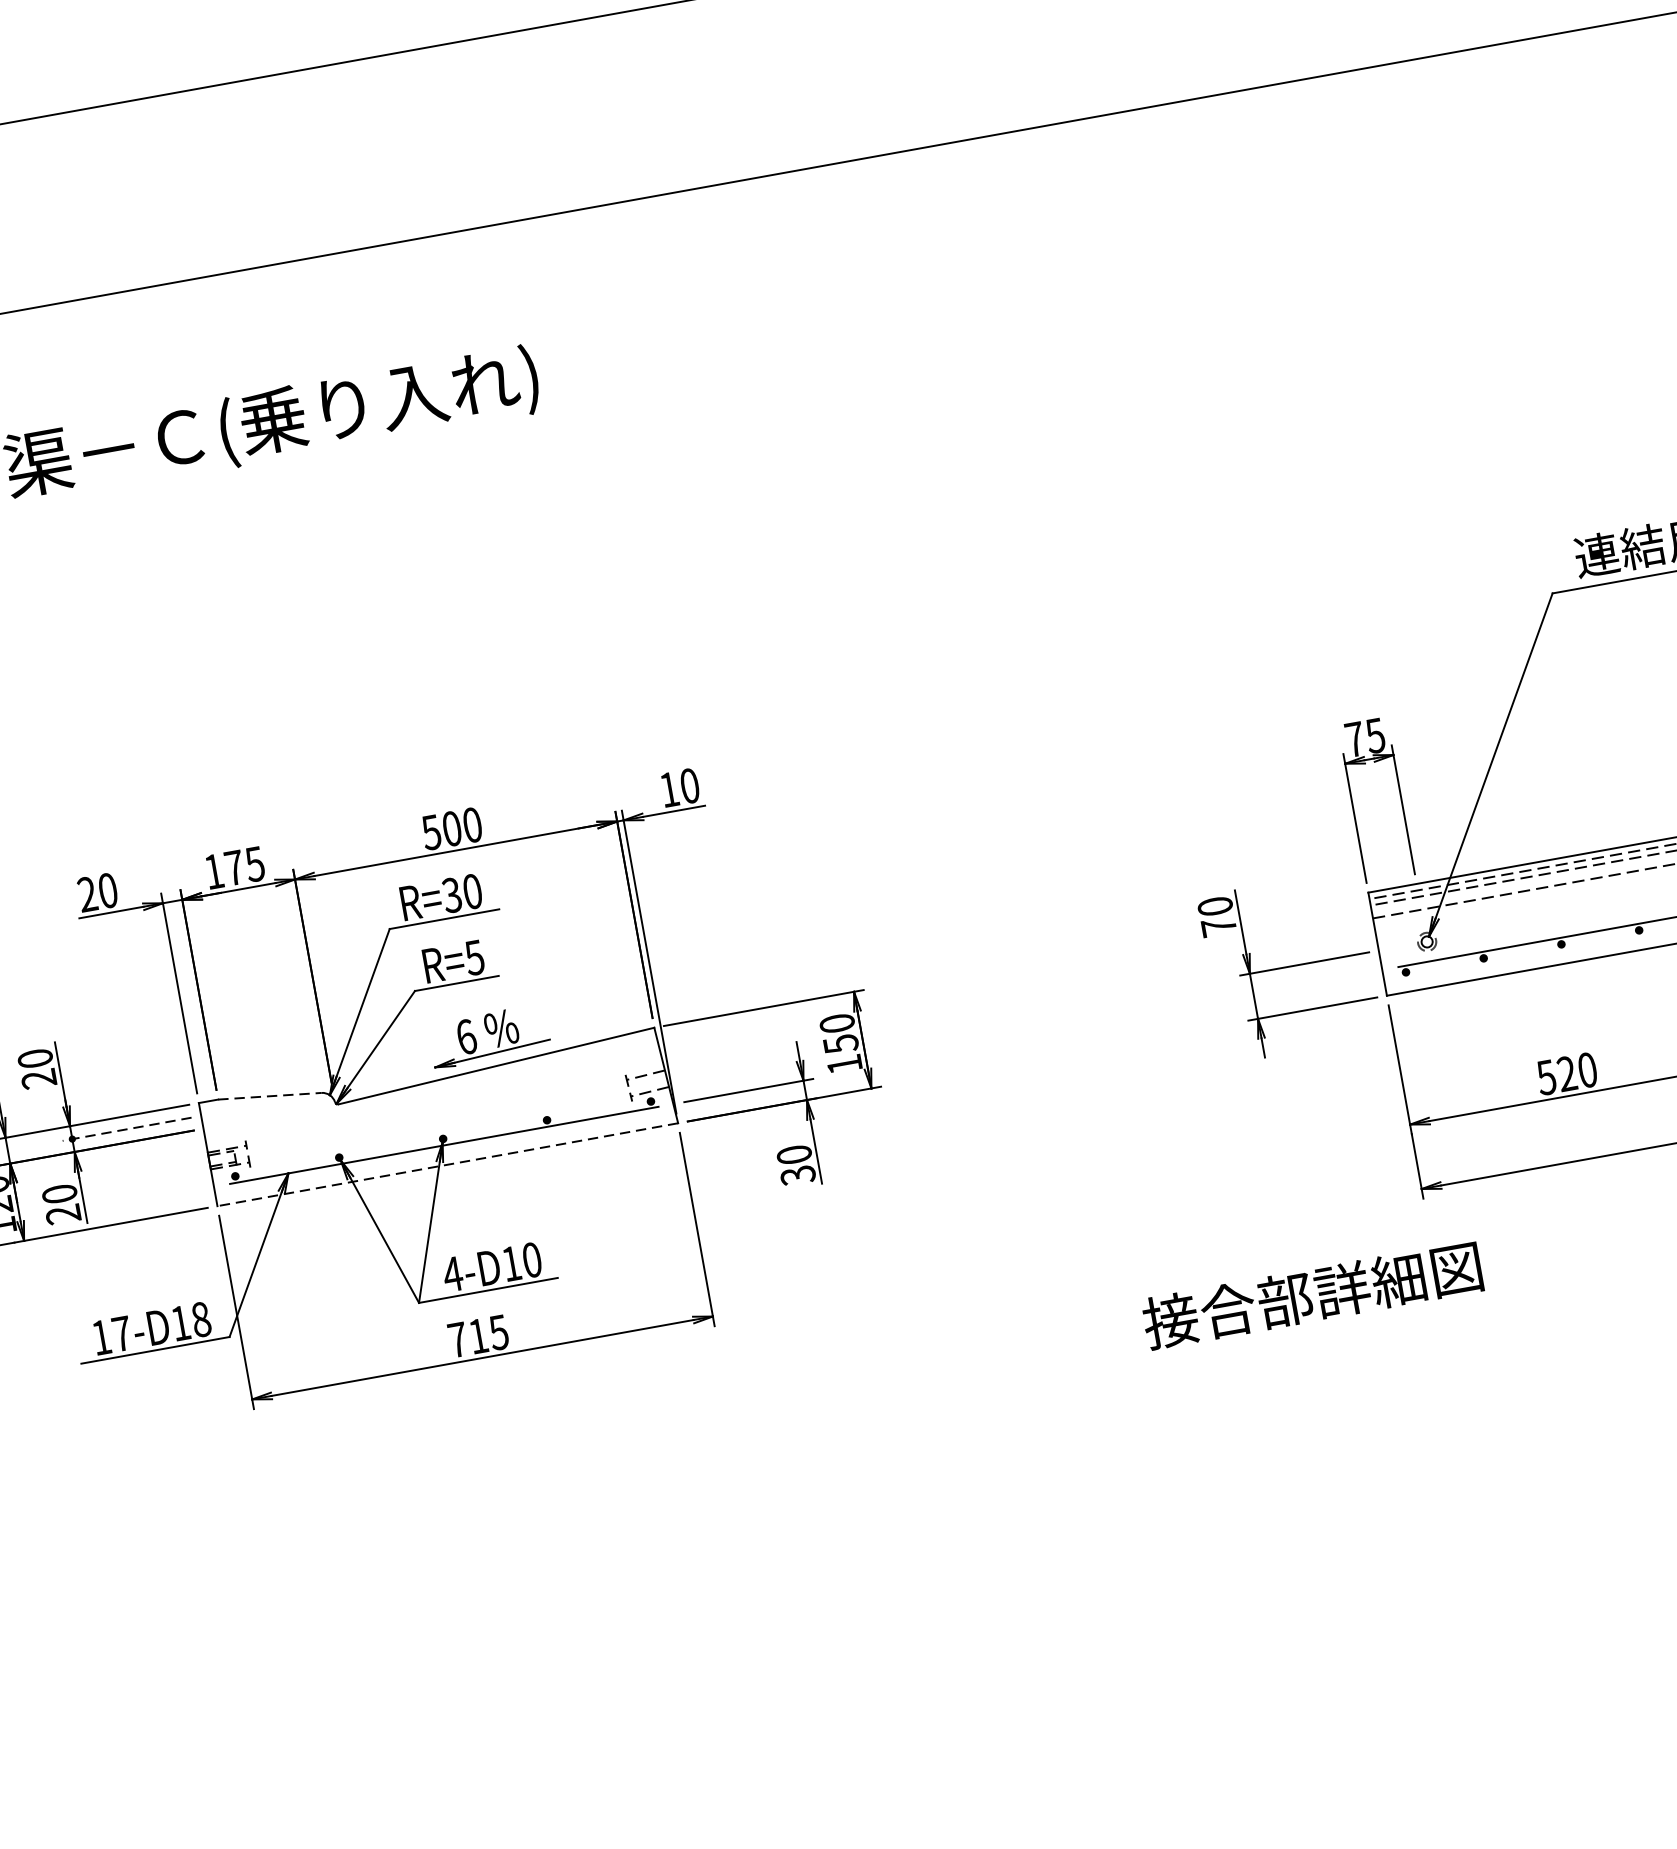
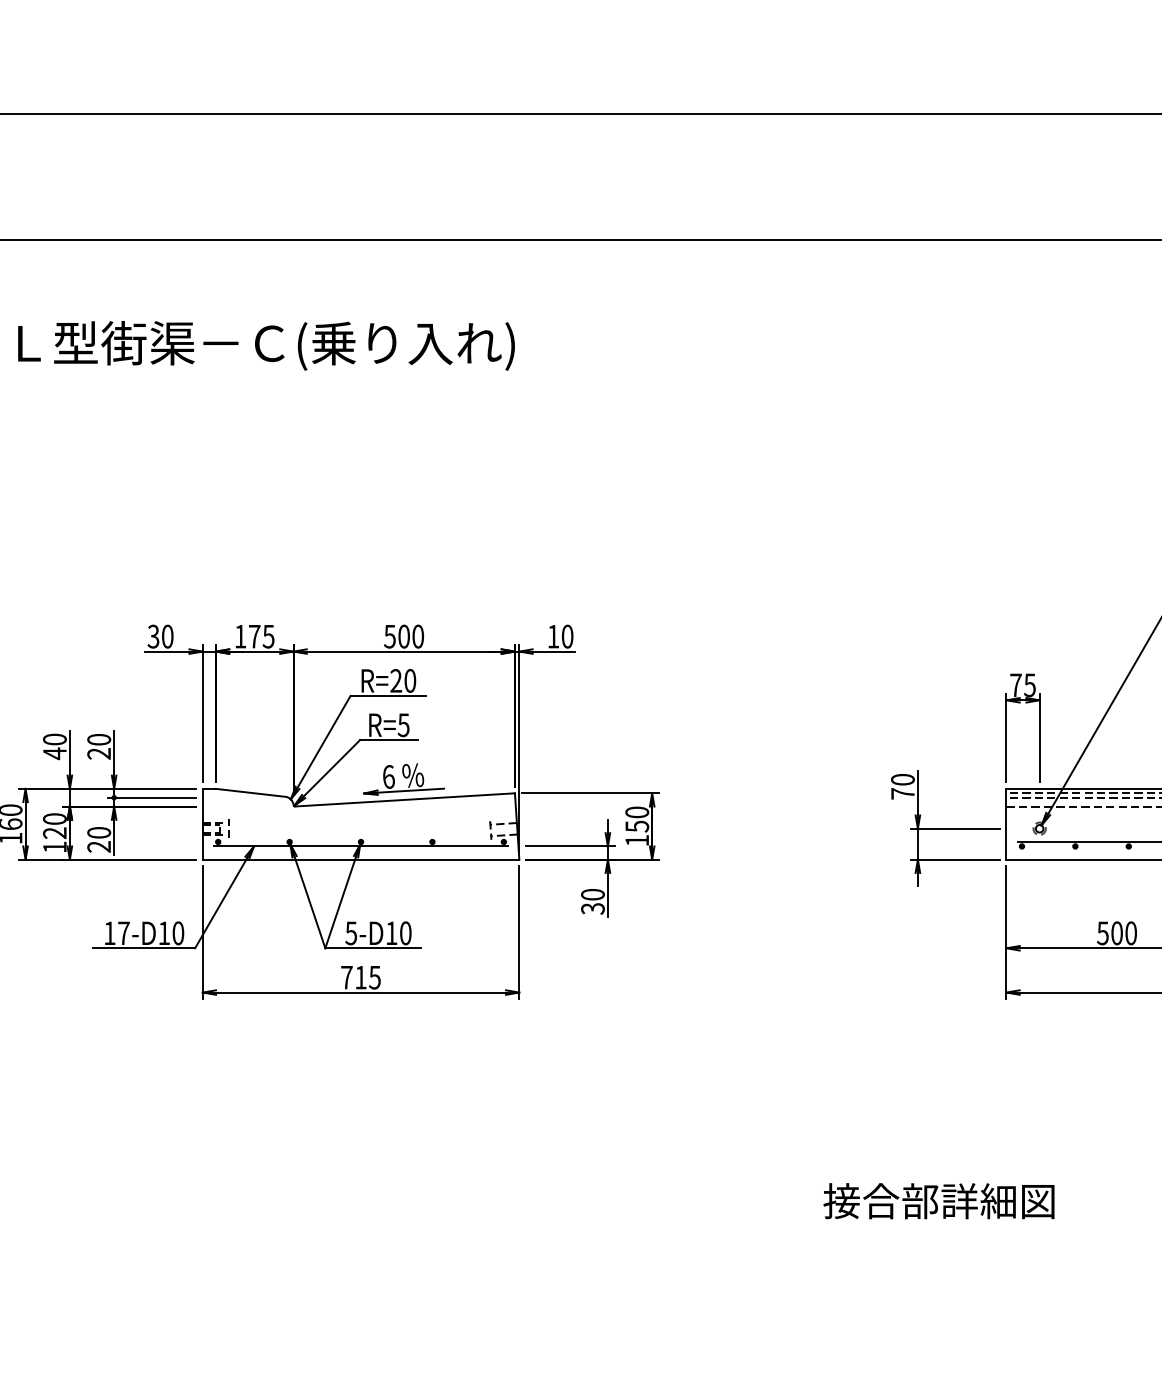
text: (87, 894) -> (153, 636), 20 -> 30
text: (451, 894) -> (395, 680), R=30 -> R=20
text: (1566, 1074) -> (1116, 933), 520 -> 500
line: (270, 1095) -> (251, 792), dashed -> solid
line: (126, 1129) -> (151, 797), dashed -> solid
line: (446, 1164) -> (360, 859), dashed -> solid
text: (451, 1274) -> (350, 933), 4-D10 -> 5-D10
text: (1311, 1295) -> (938, 1201), moved
text: (201, 1319) -> (178, 933), 17-D18 -> 17-D10

